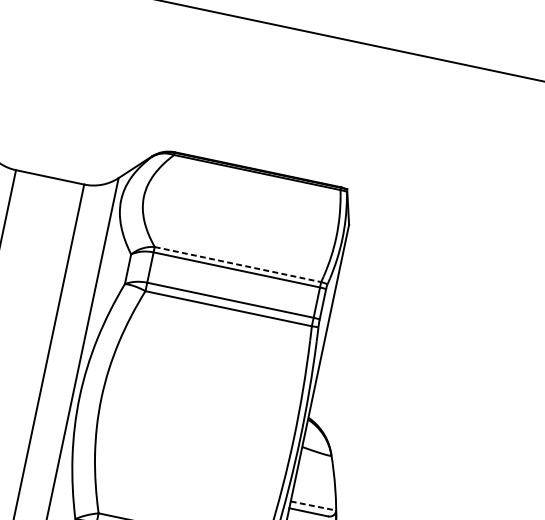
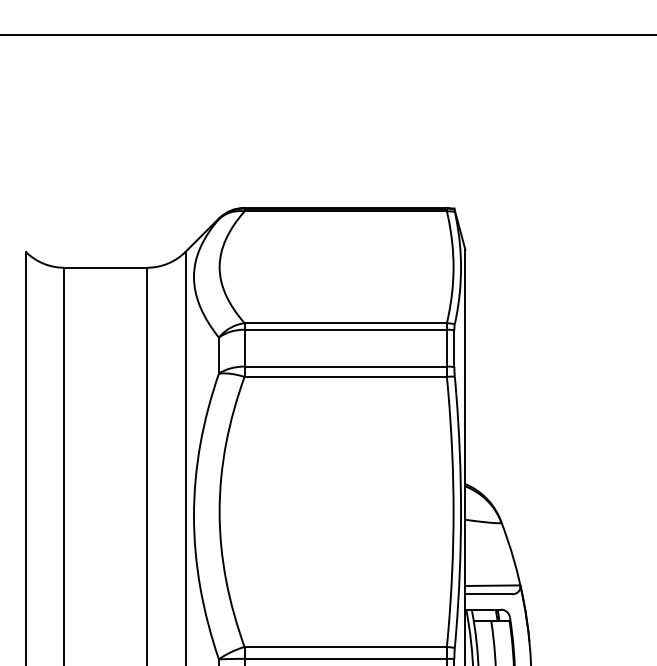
line: (238, 264) -> (346, 323), dashed -> solid
line: (314, 505) -> (493, 585), dashed -> solid

